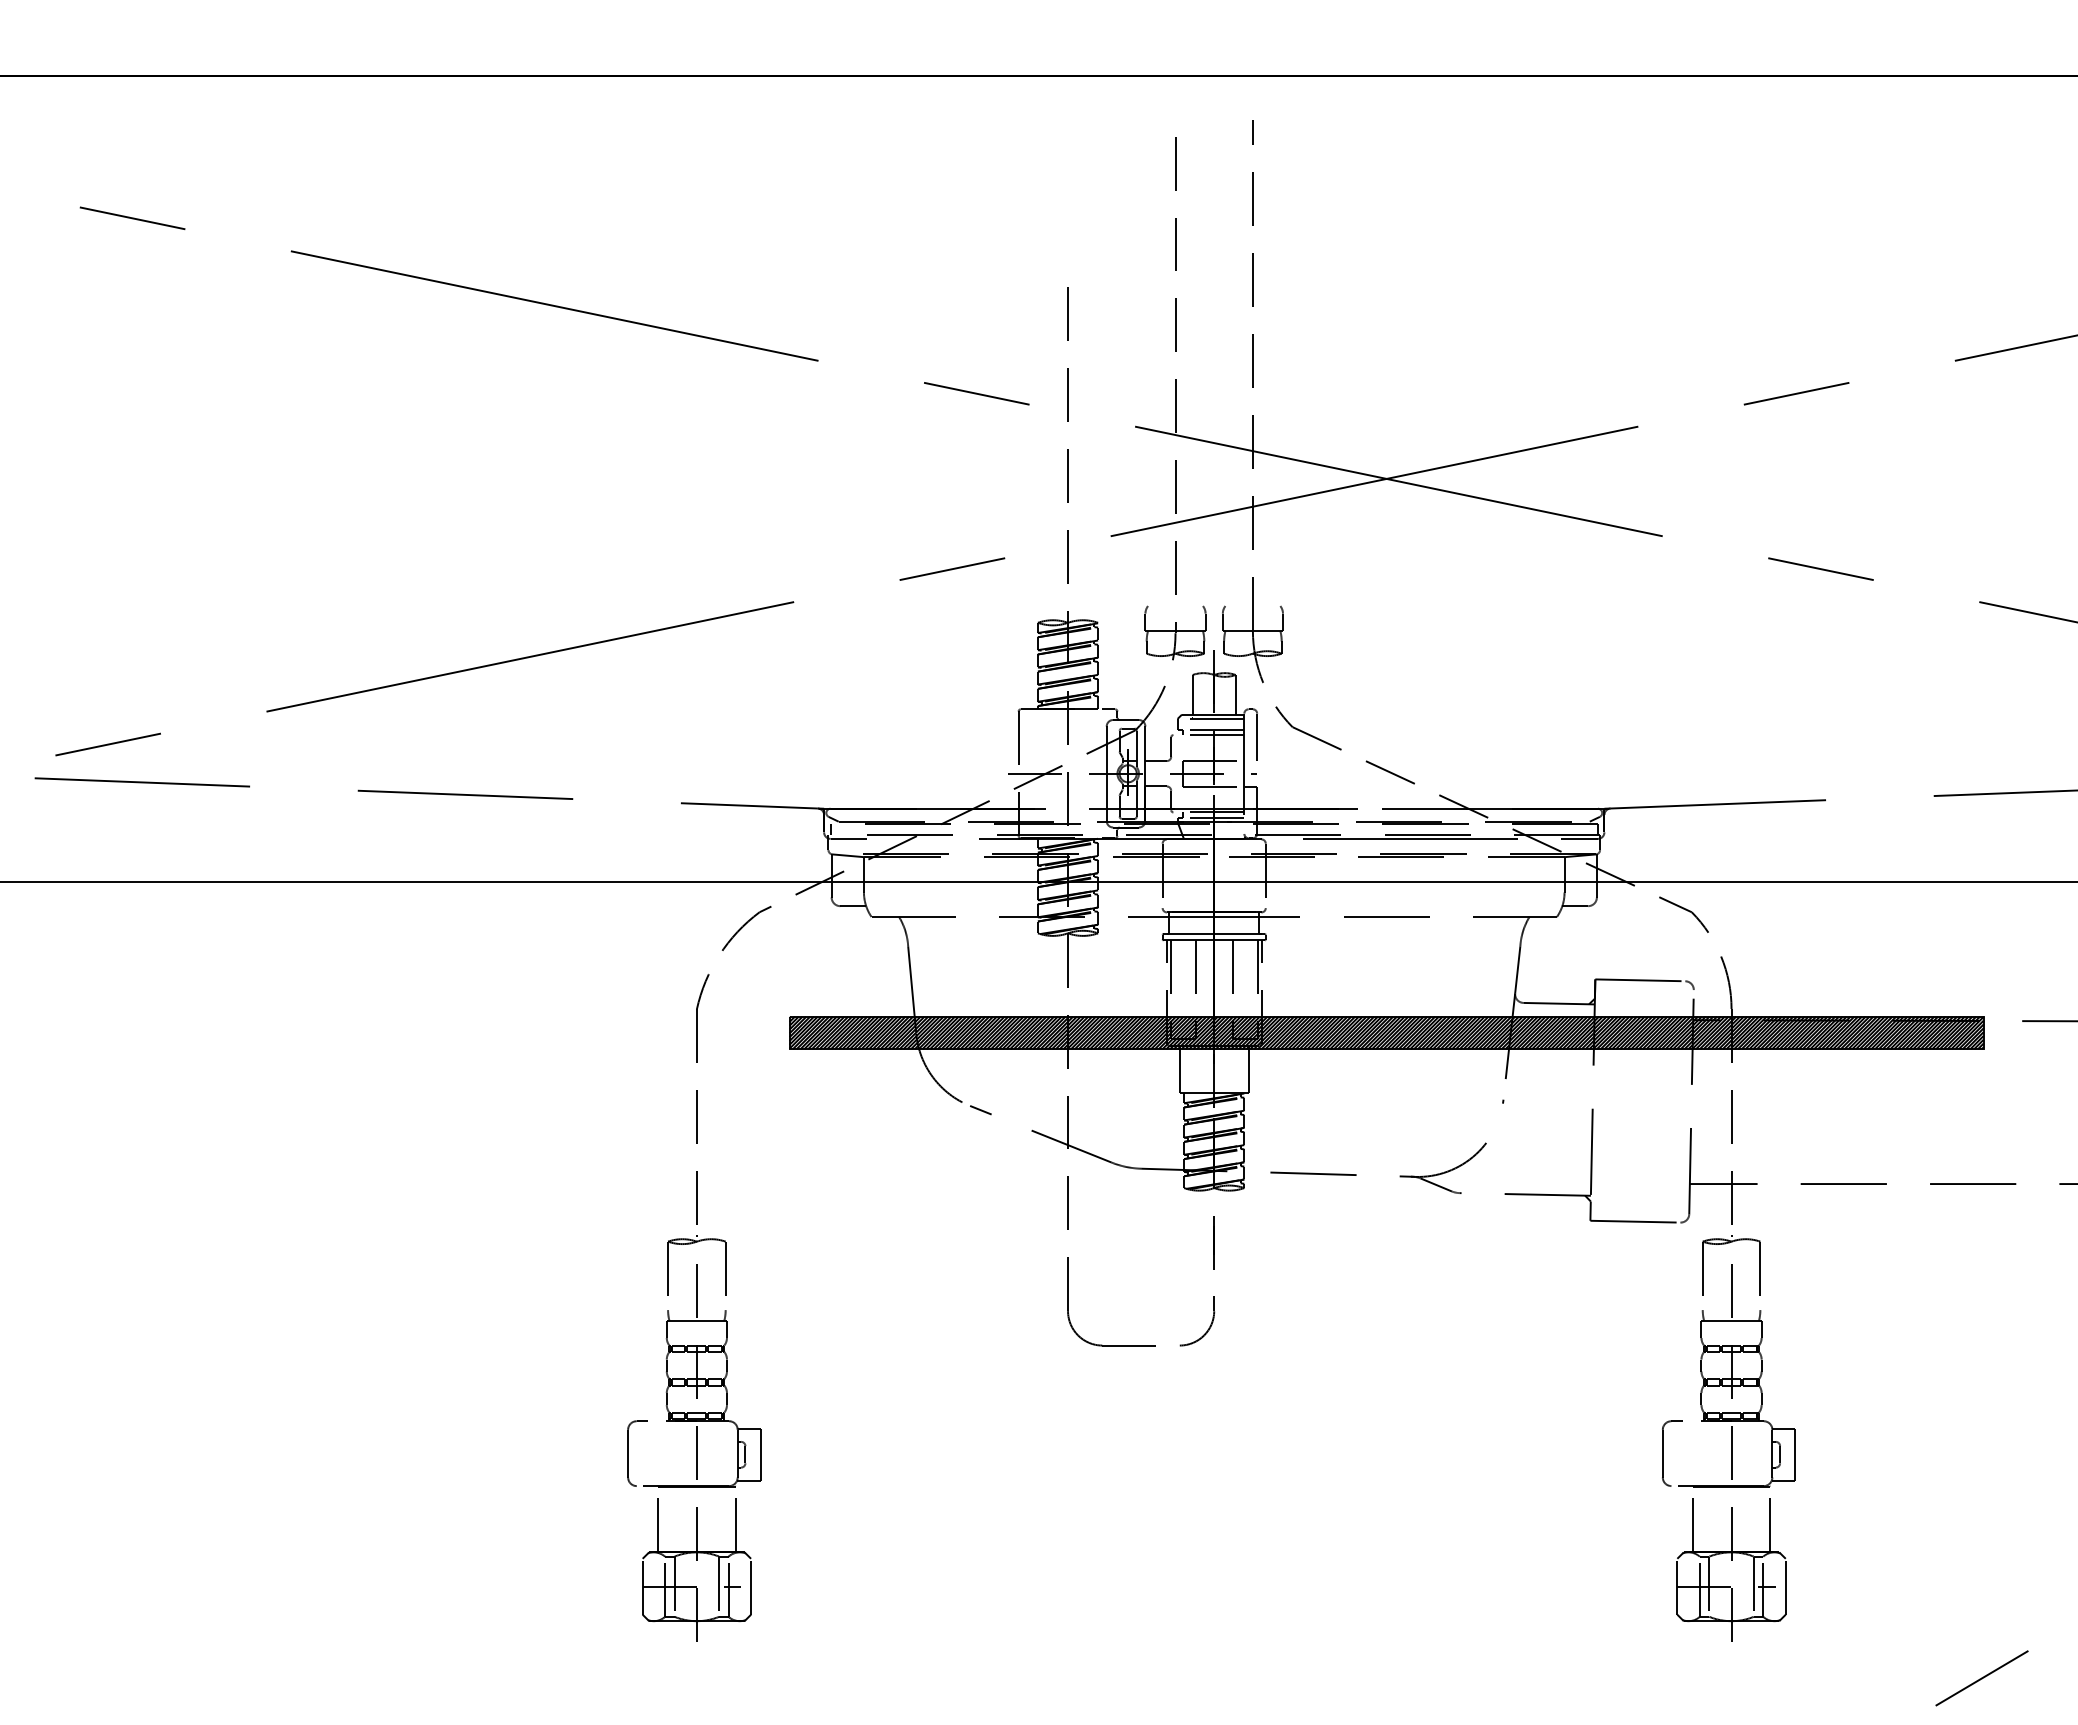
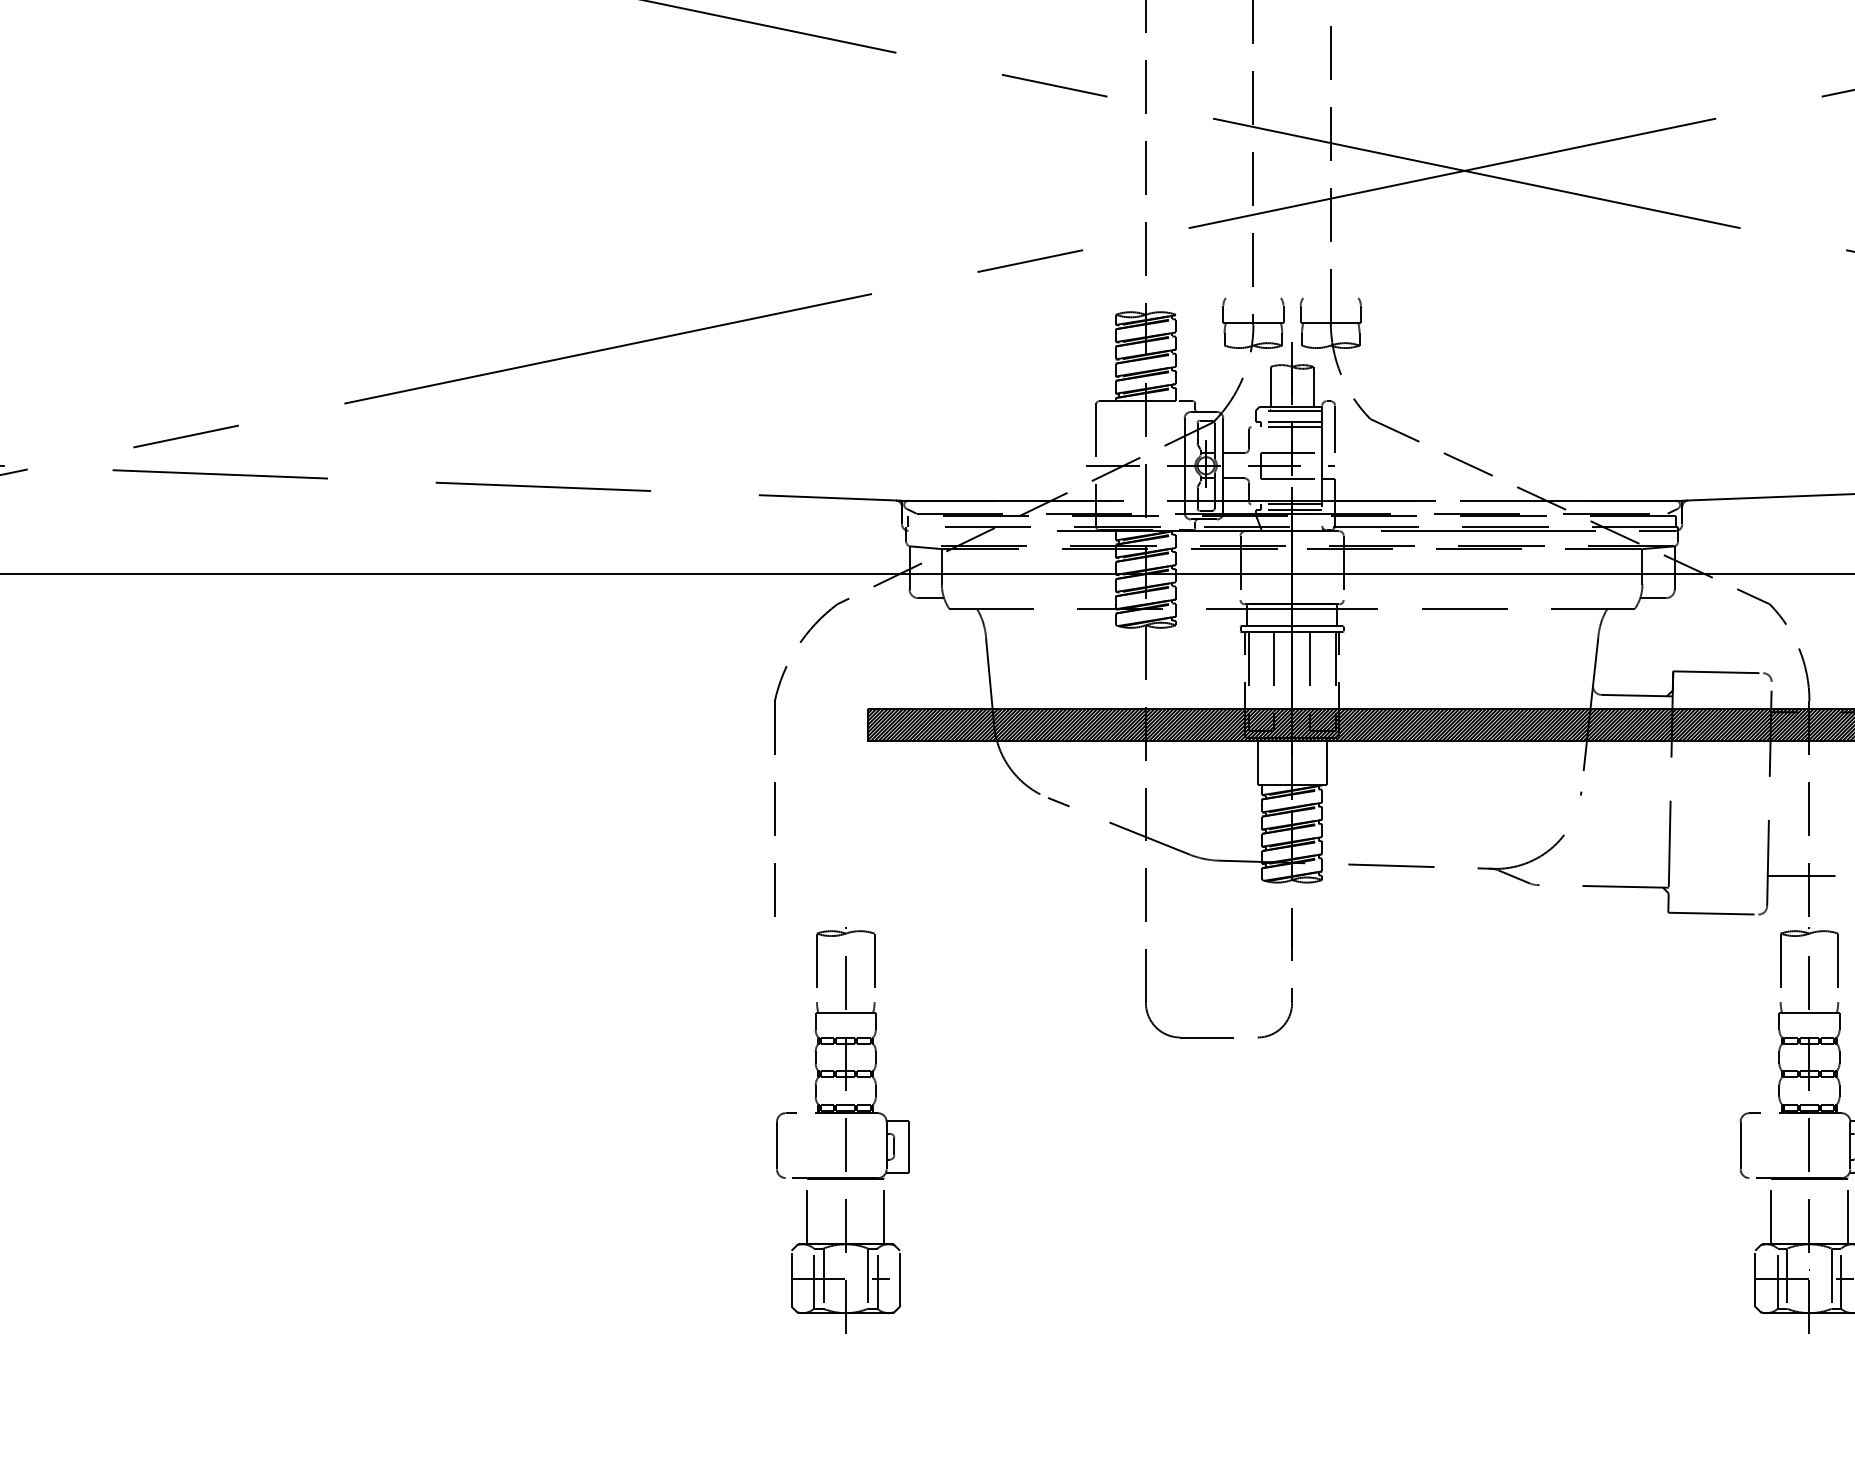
line: (848, 838) -> (926, 530), removed
part: (694, 1438) -> (843, 1130), moved

